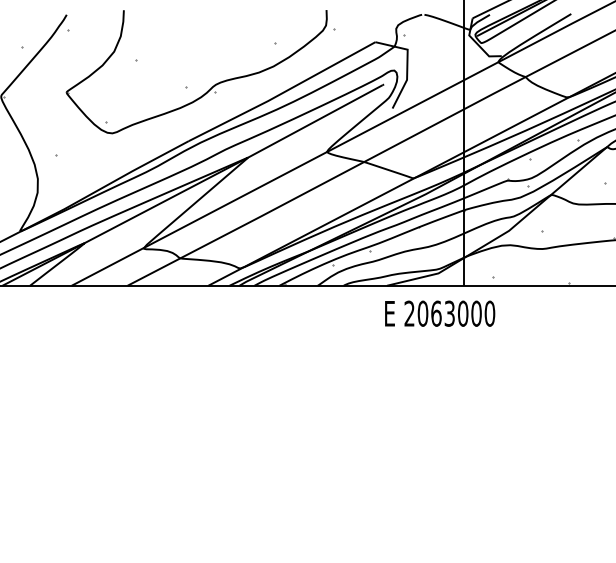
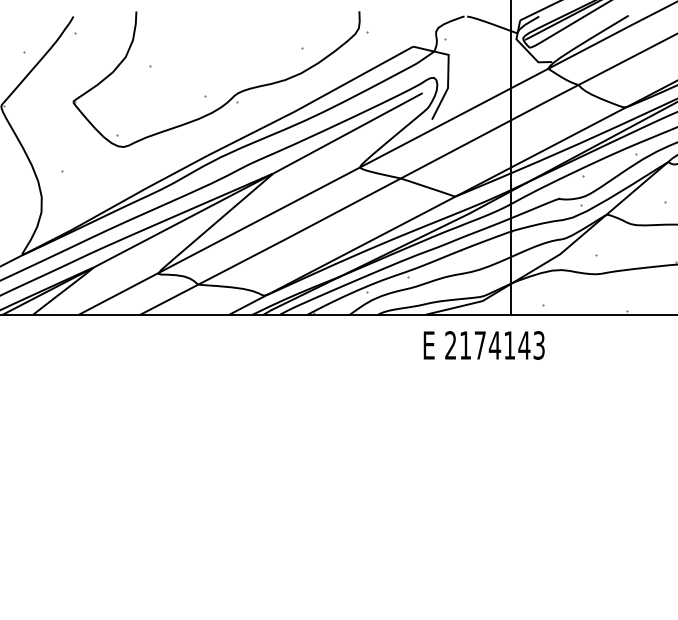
text: (456, 313) -> (502, 345), 2063000 -> 2174143

